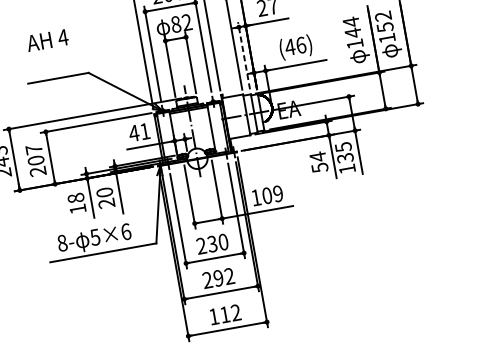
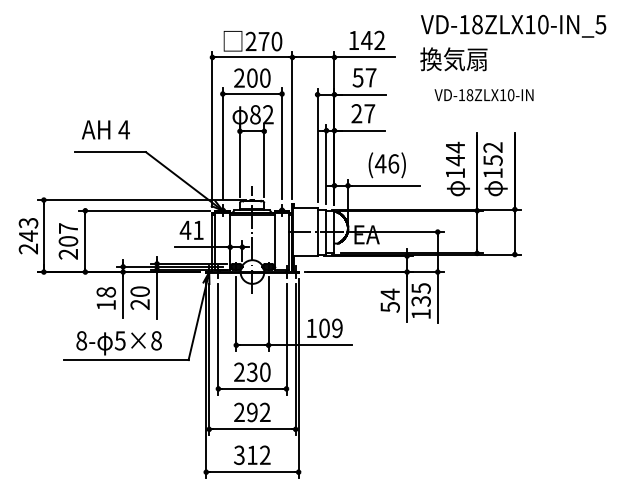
text: (47, 40) -> (105, 129), moved
line: (243, 55) -> (326, 163), dashed -> solid
text: (126, 231) -> (156, 340), 5×6 -> 5×8
text: (214, 316) -> (239, 455), 112 -> 312

